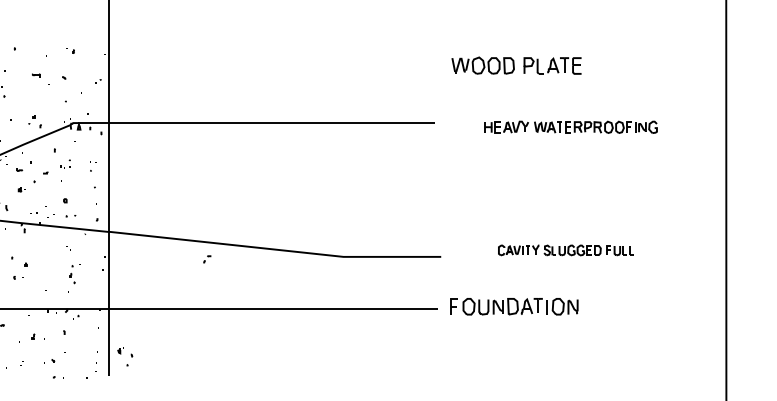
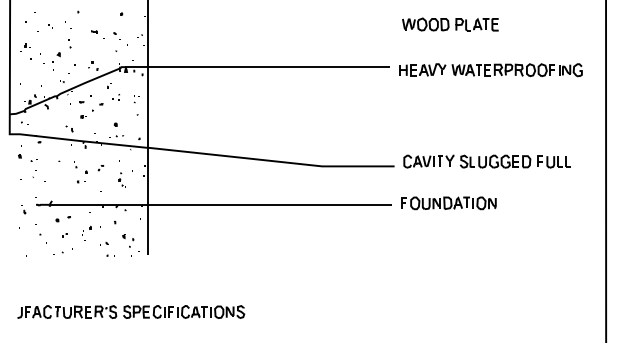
part: (570, 127) -> (490, 70), size x1.43
part: (565, 250) -> (486, 161), size x1.67
part: (206, 259) -> (100, 168), moved
part: (25, 346) -> (86, 232), size x0.71
part: (125, 356) -> (128, 240), moved

